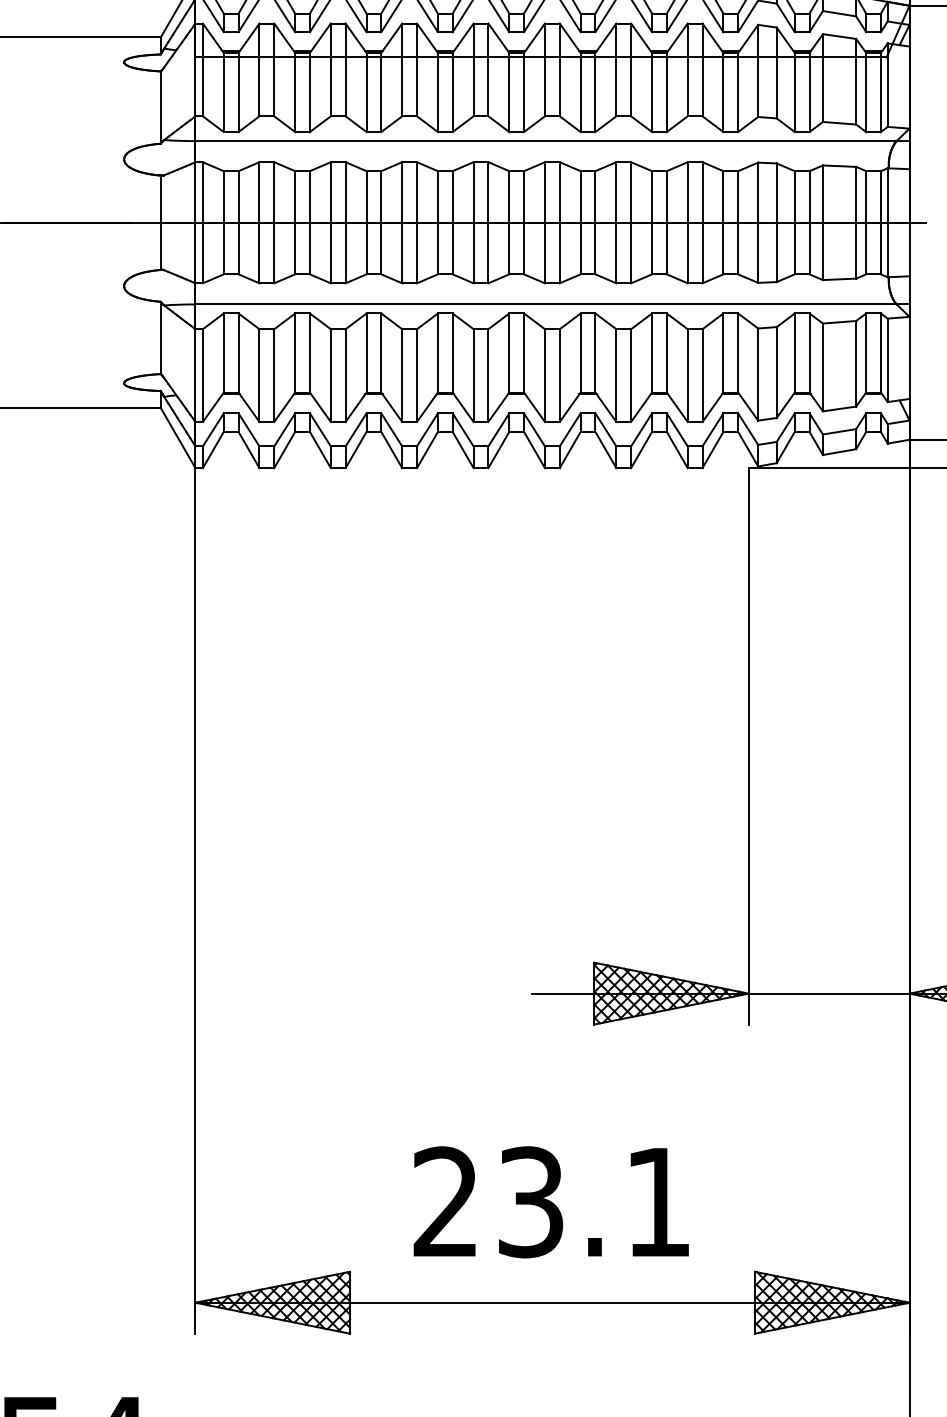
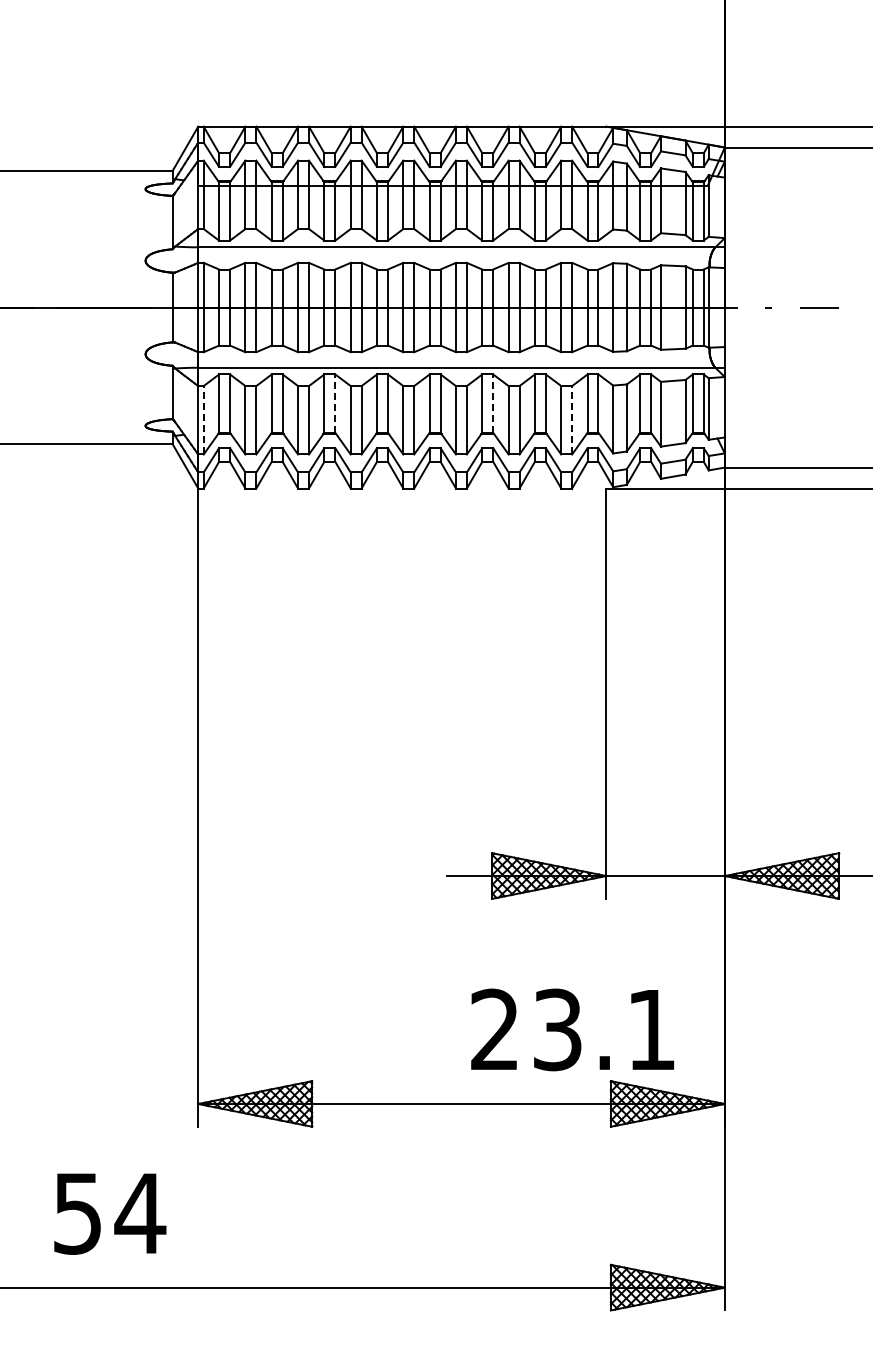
line: (381, 352) -> (335, 403), solid -> dashed
line: (595, 352) -> (493, 403), solid -> dashed
line: (202, 374) -> (203, 419), solid -> dashed
line: (702, 374) -> (572, 419), solid -> dashed
text: (551, 1201) -> (572, 1029), moved

